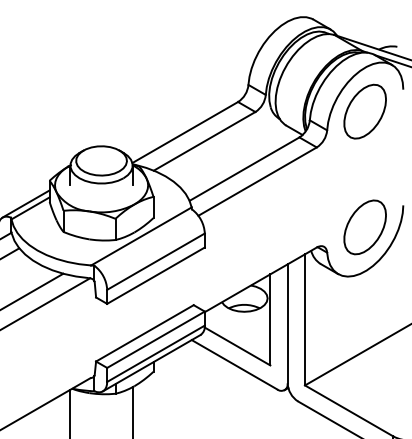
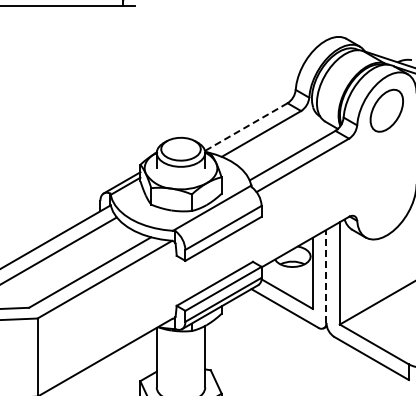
line: (185, 133) -> (246, 127), solid -> dashed
part: (364, 226) -> (386, 200), removed
line: (287, 323) -> (326, 276), solid -> dashed

